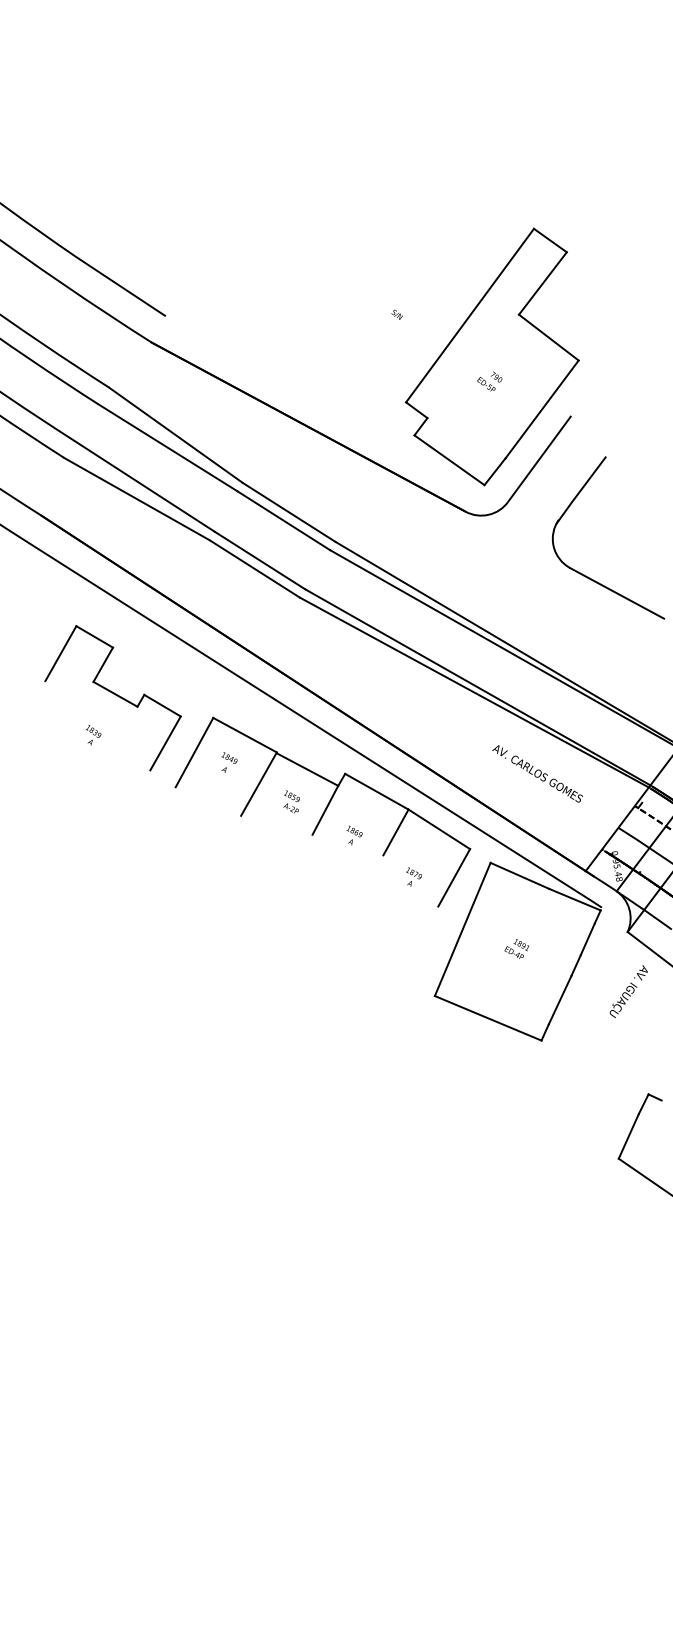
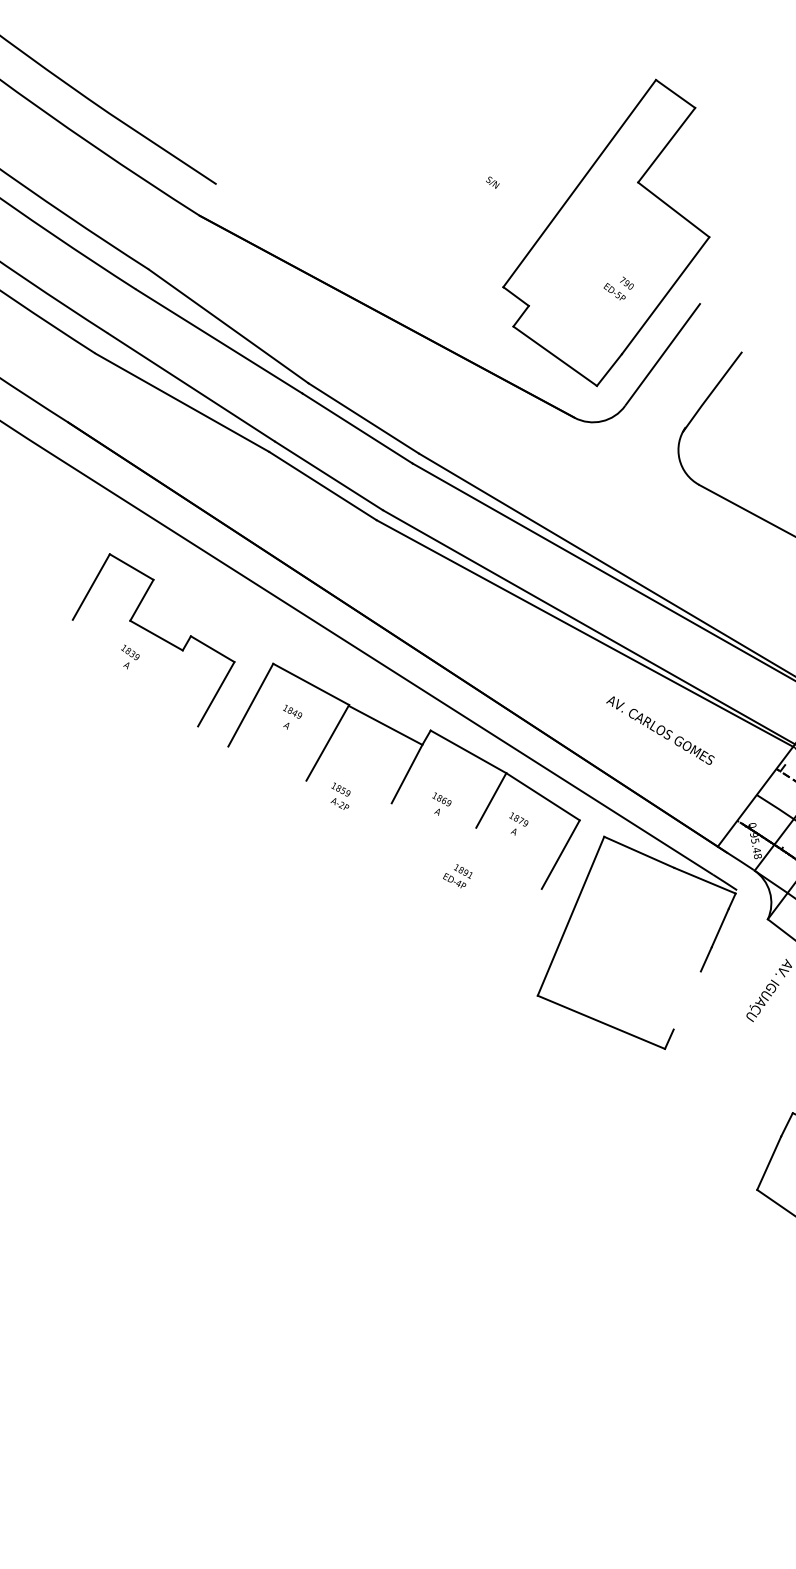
text: (489, 381) -> (618, 288), moved
text: (93, 735) -> (130, 657), moved
text: (291, 801) -> (340, 795), moved
text: (413, 876) -> (518, 823), moved
text: (516, 948) -> (457, 875), moved
line: (559, 999) -> (686, 999), removed

